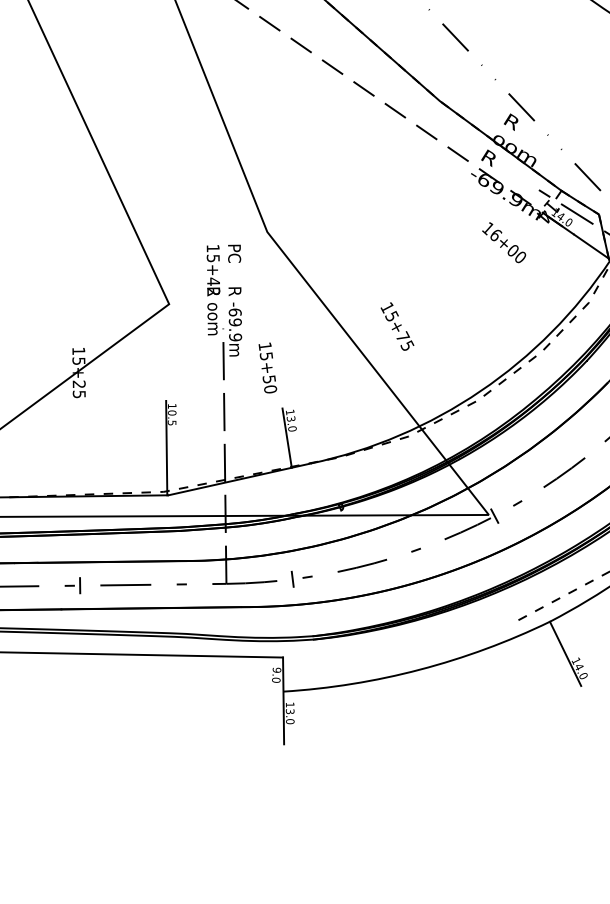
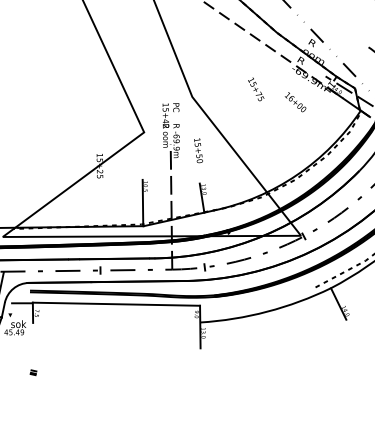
text: (504, 243) -> (295, 102), moved
text: (398, 326) -> (256, 89), moved
text: (267, 367) -> (198, 150), moved

